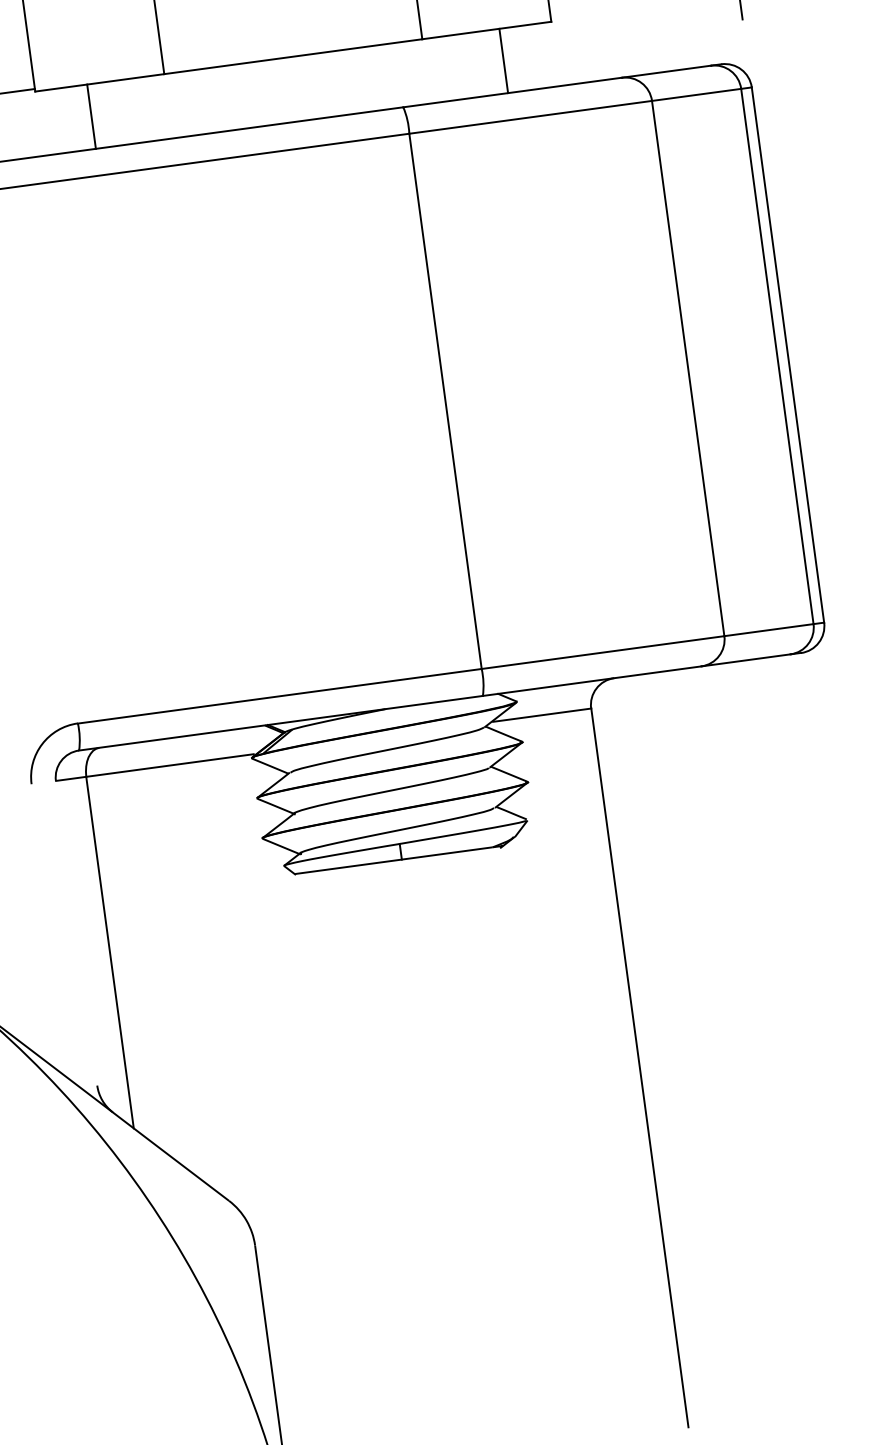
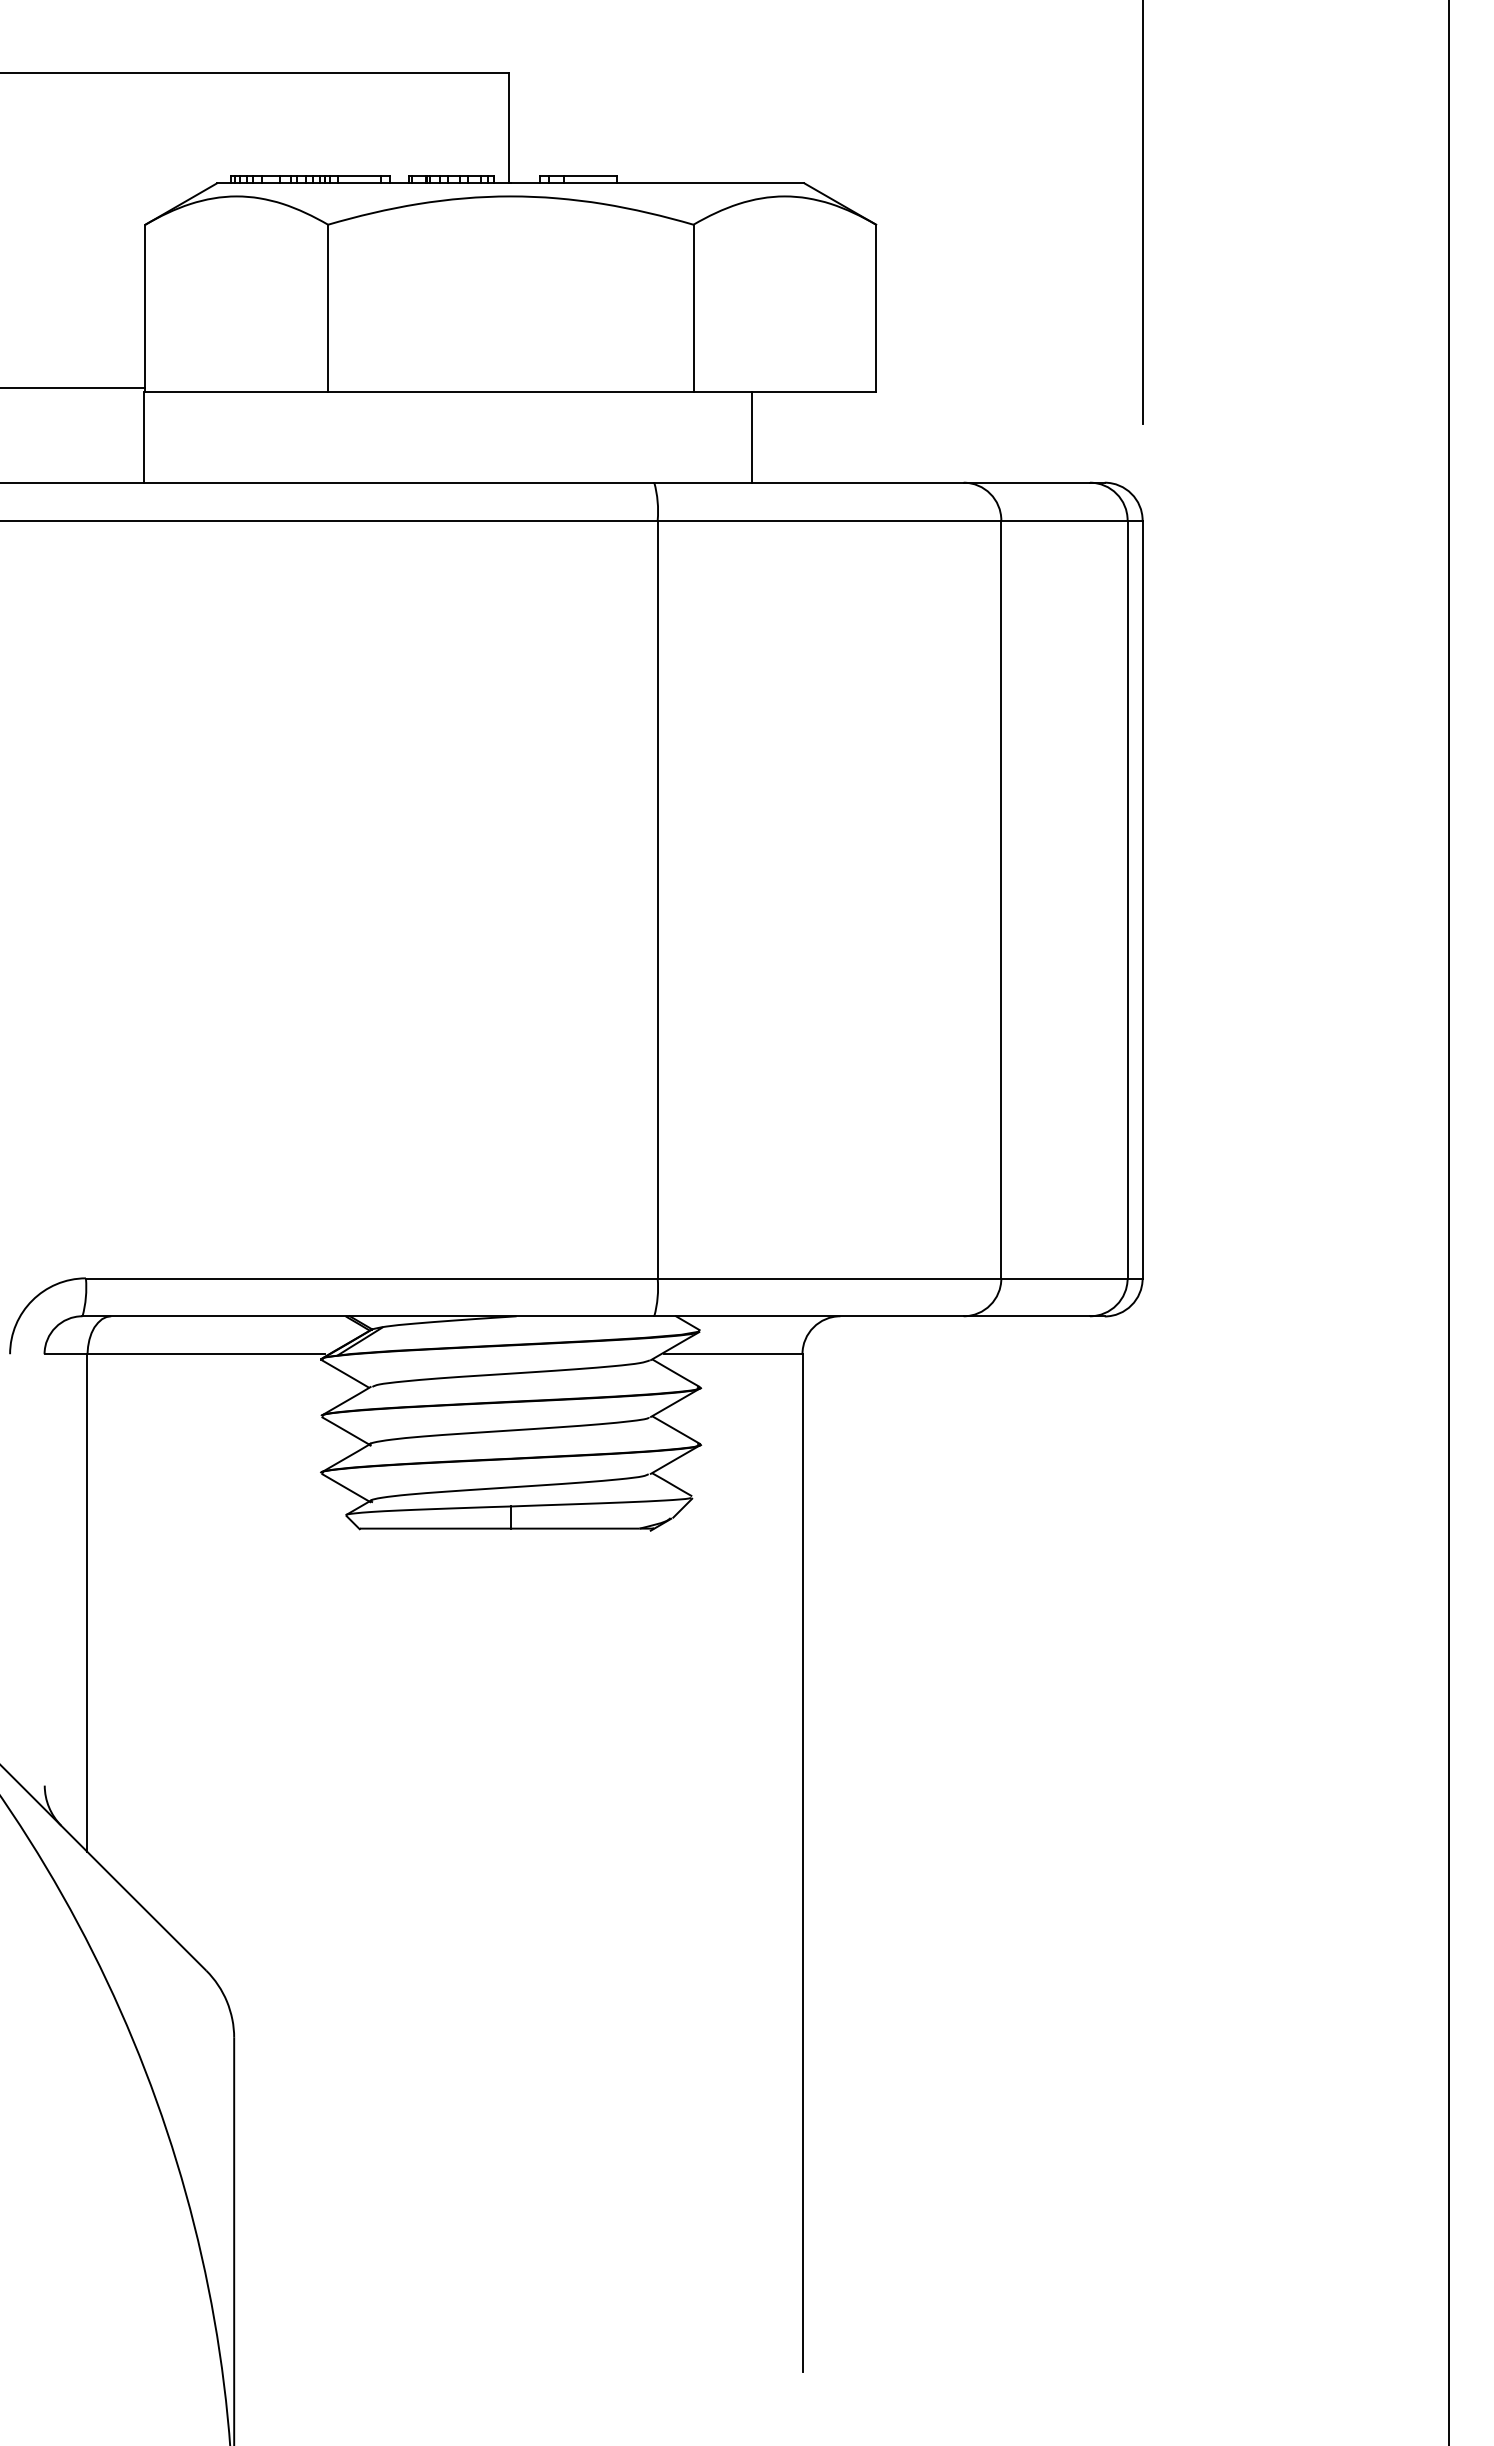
line: (503, 60) -> (751, 436), moved
line: (91, 116) -> (143, 436), moved

